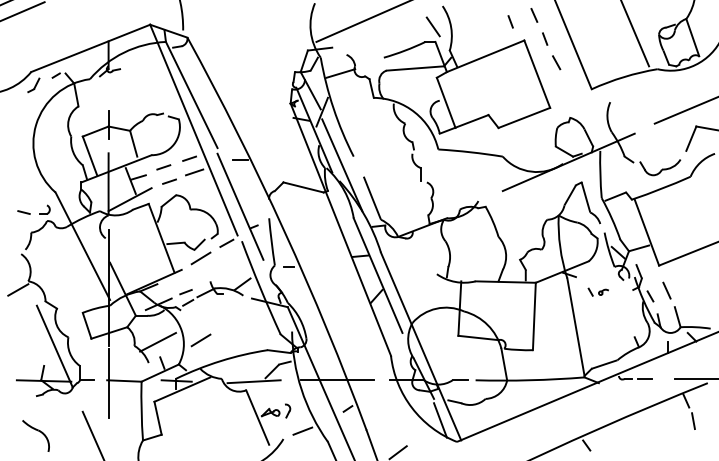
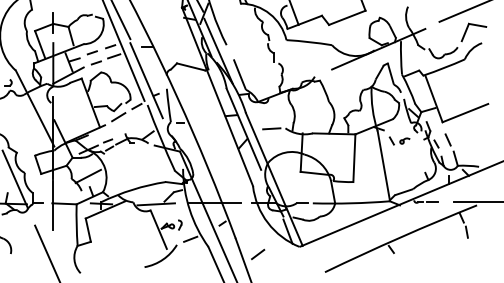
line: (417, 274) -> (271, 128), added
part: (598, 292) -> (399, 141), size x1.43
line: (200, 340) -> (118, 175), removed

